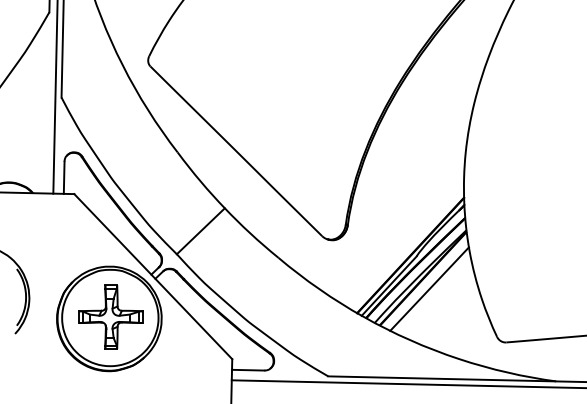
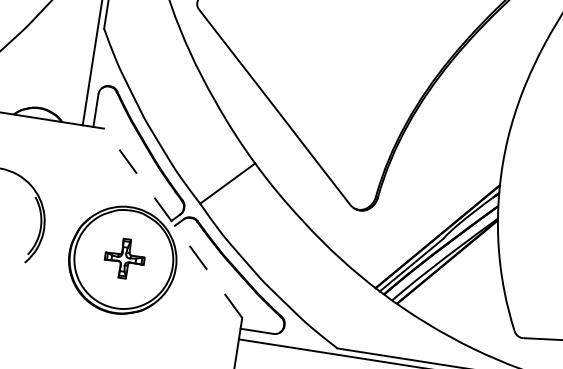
line: (152, 276) -> (172, 223), solid -> dashed
line: (429, 288) -> (452, 272), removed
part: (110, 316) -> (124, 258), size x0.6

